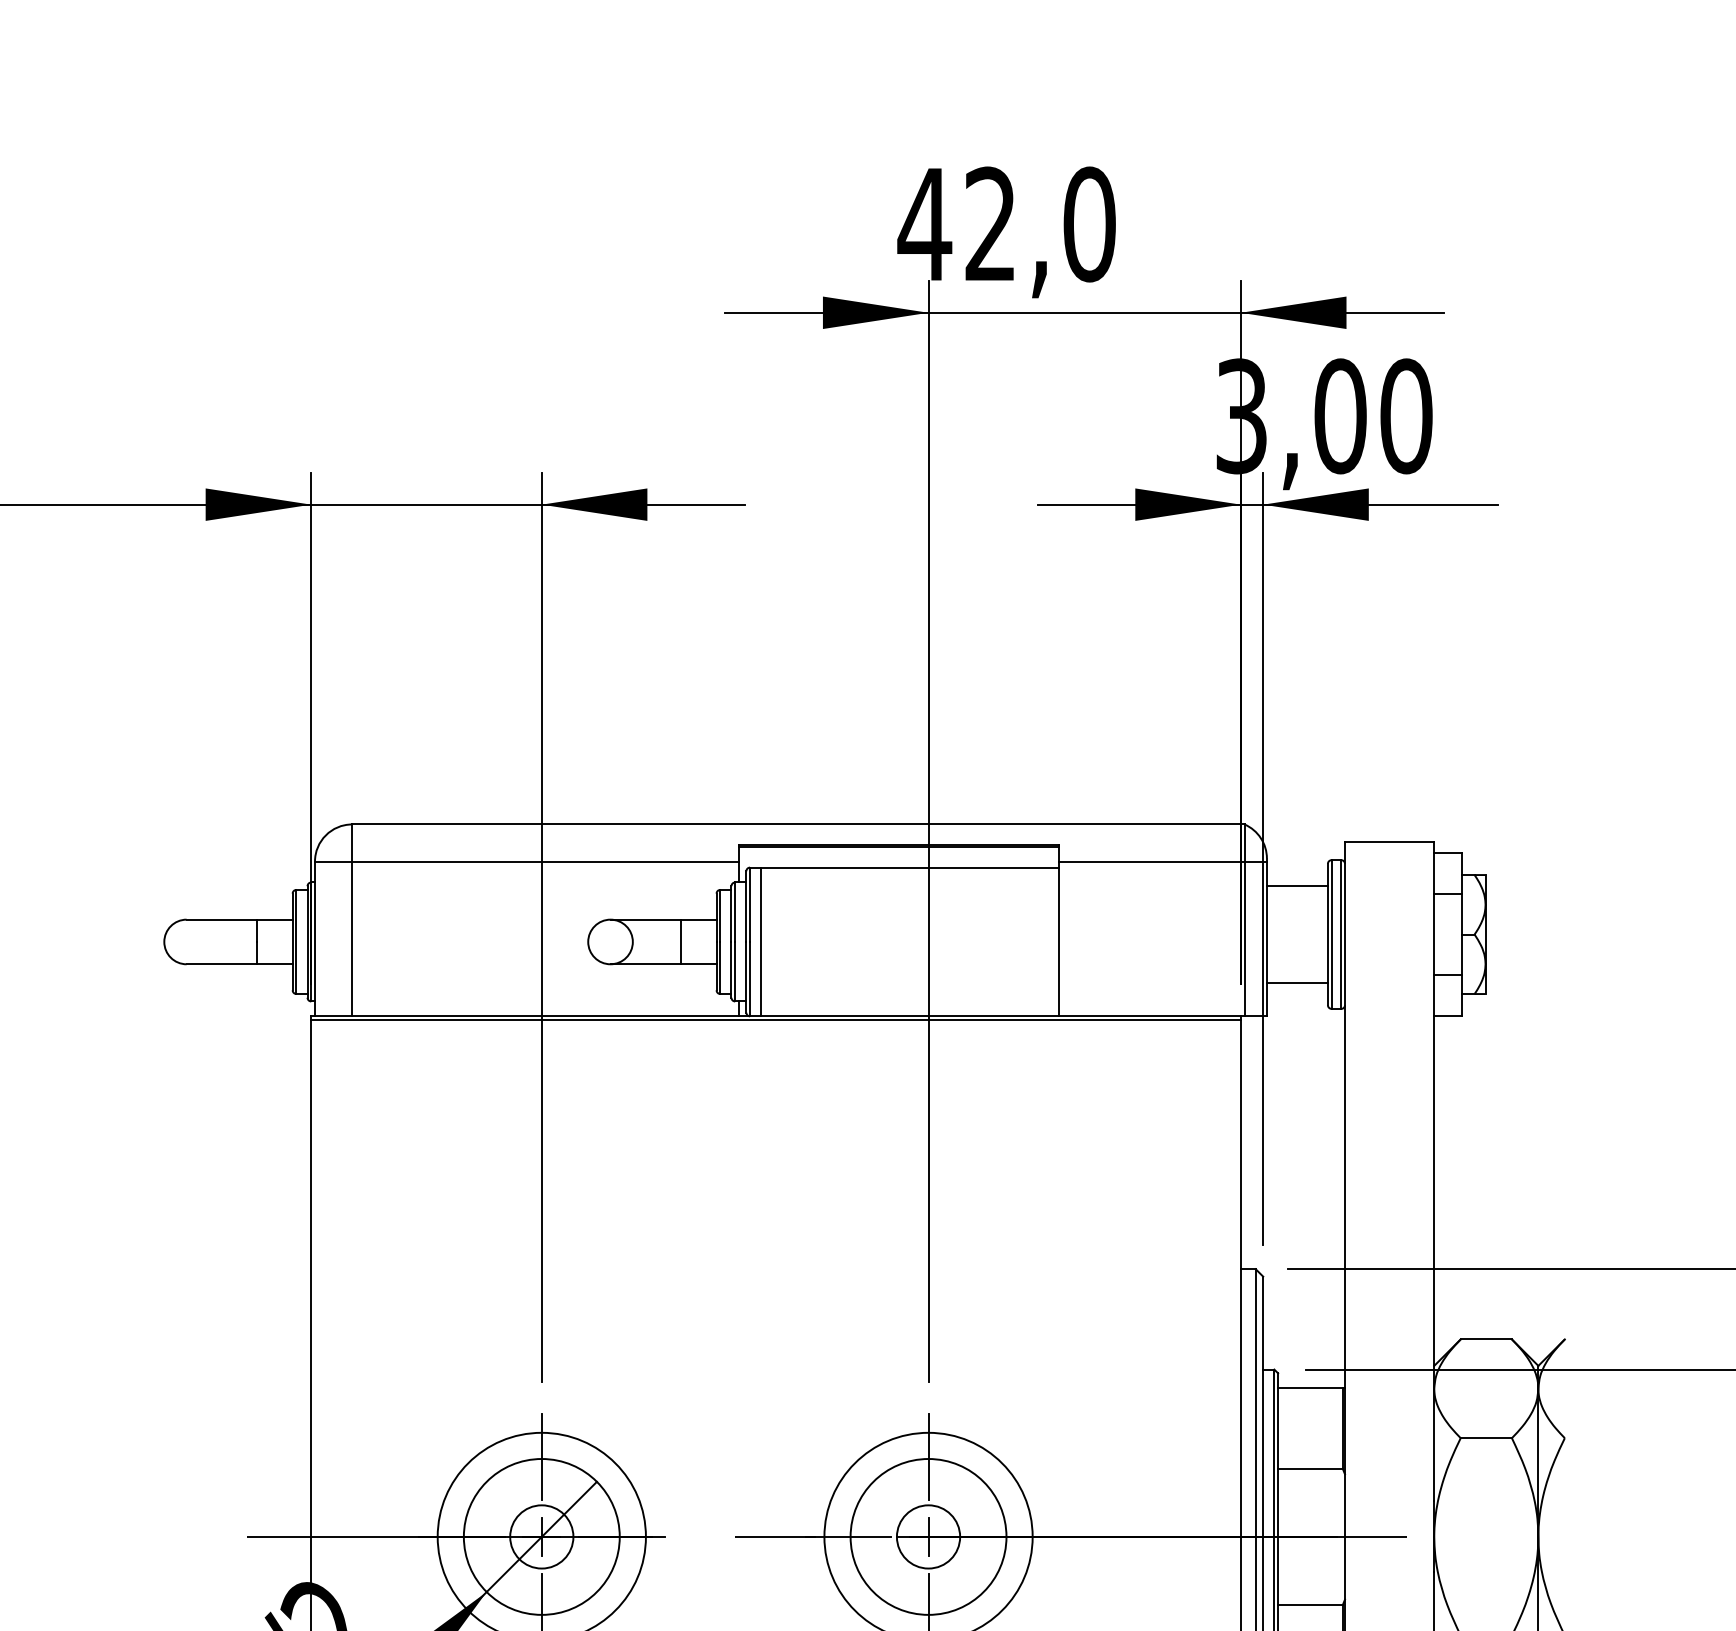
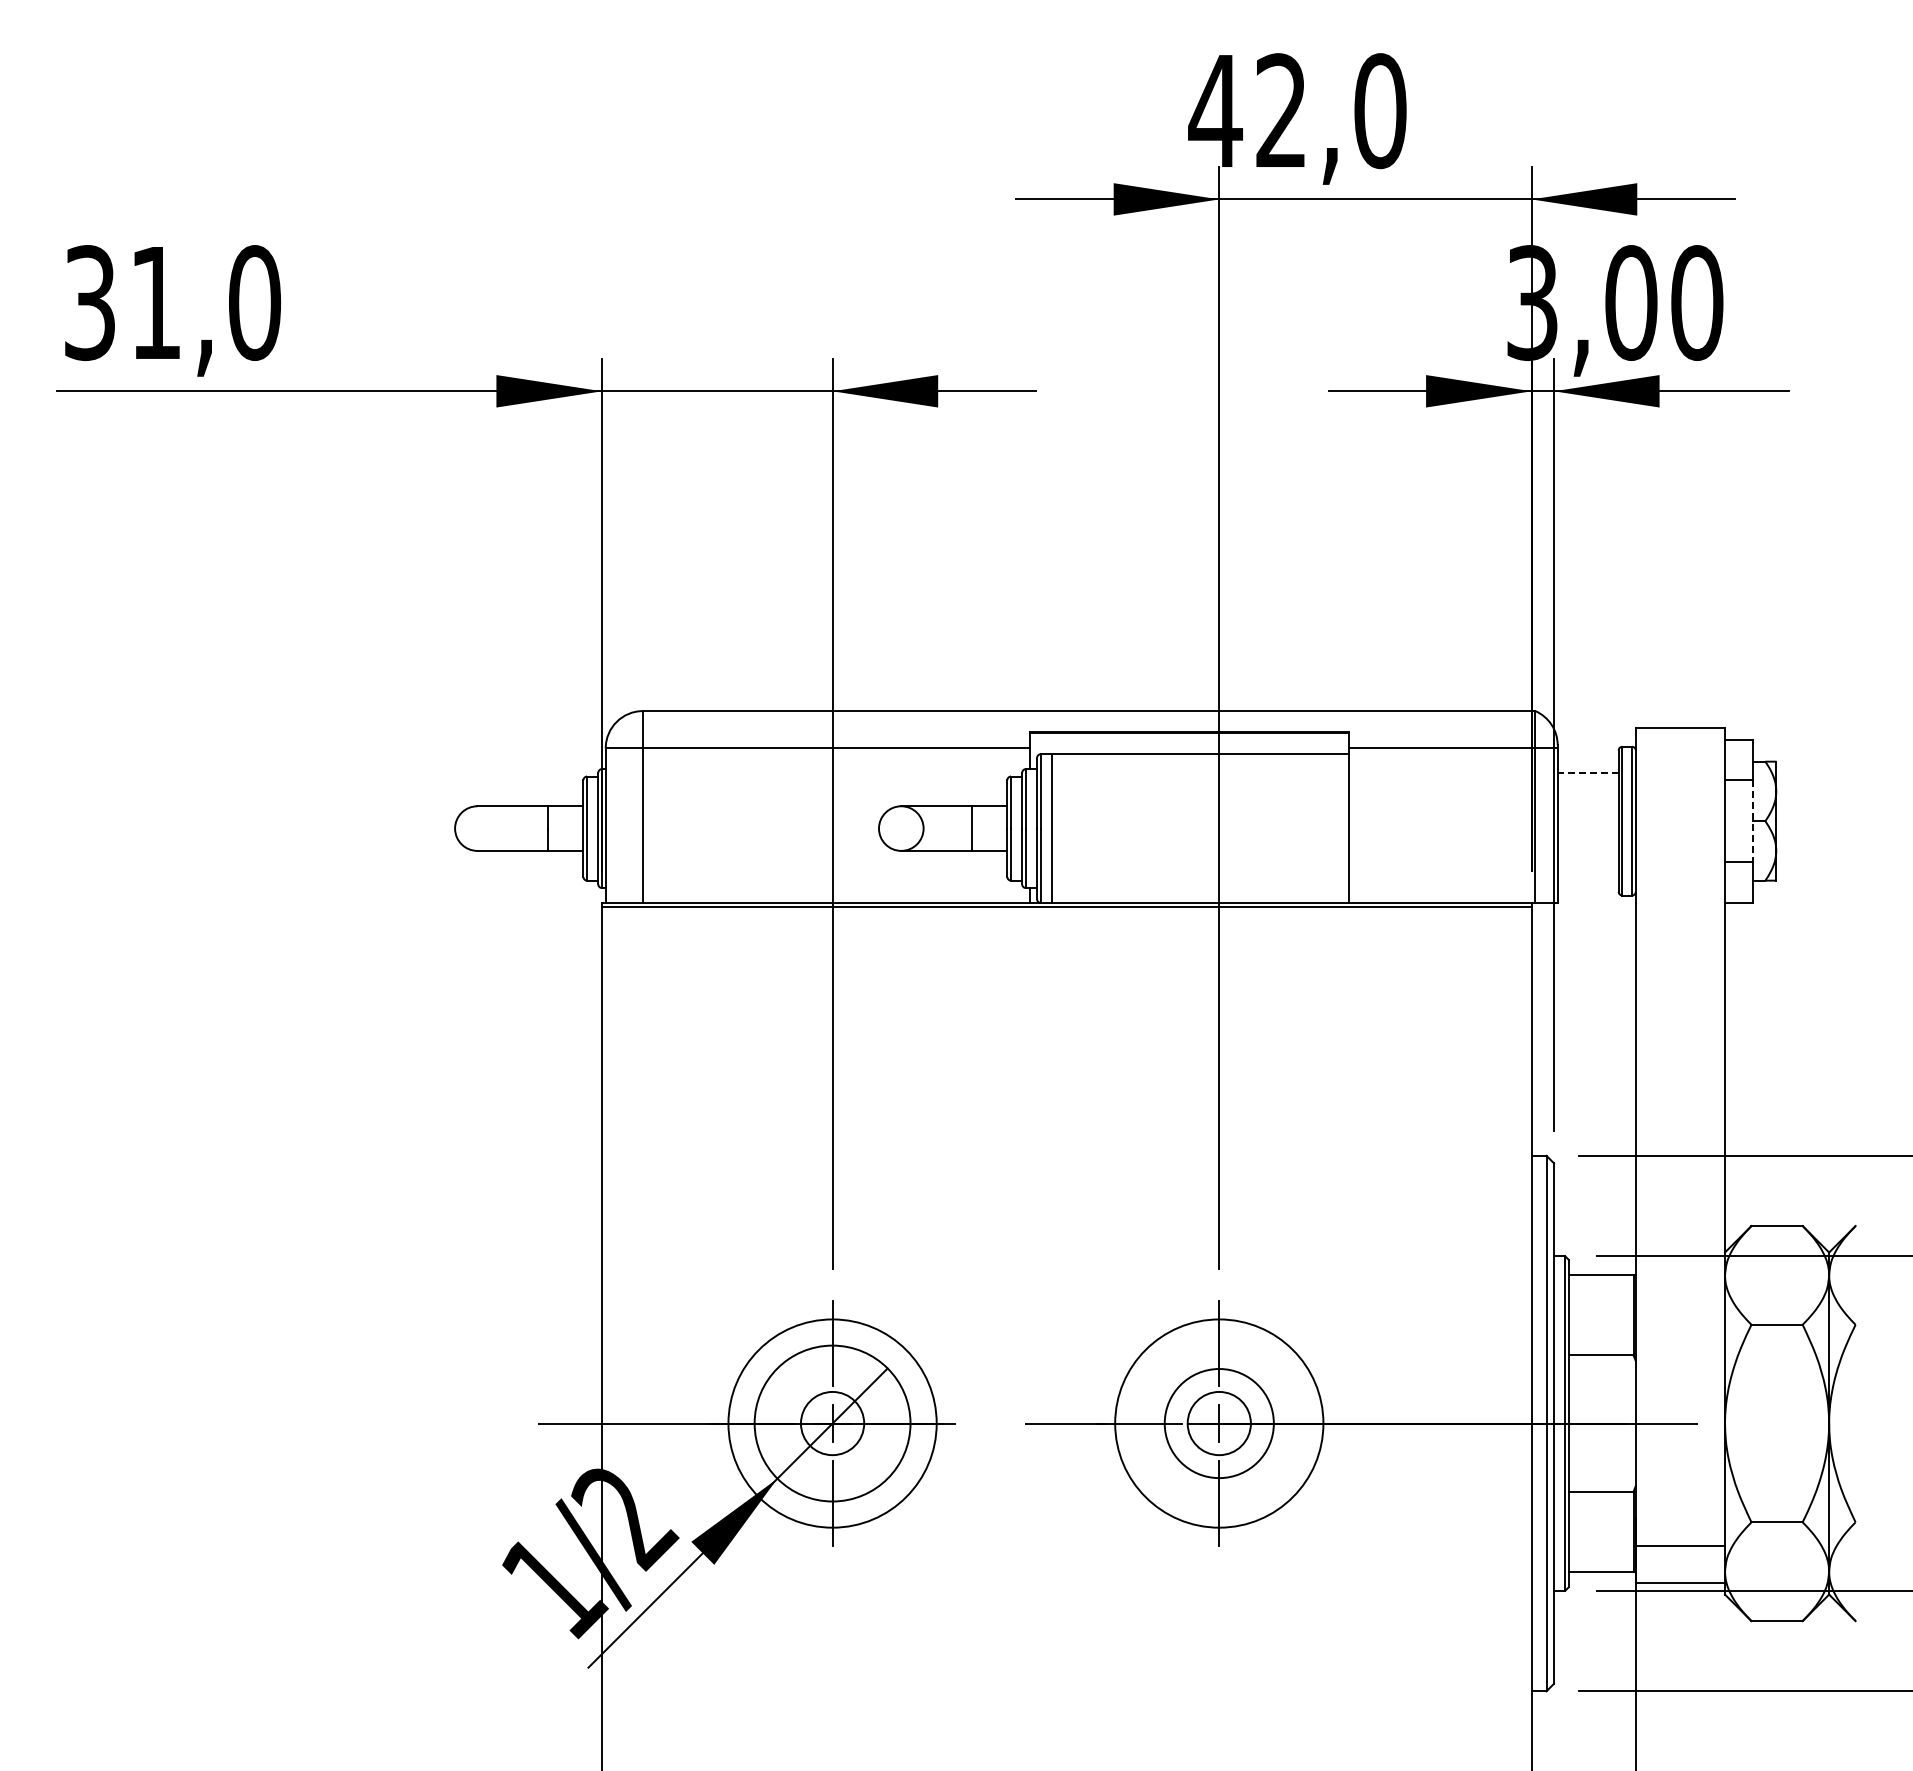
line: (1296, 885) -> (1587, 772), solid -> dashed
line: (1461, 934) -> (1752, 821), solid -> dashed
line: (1296, 982) -> (1587, 869), removed
circle: (928, 1536) -> (1219, 1423), size x0.7

